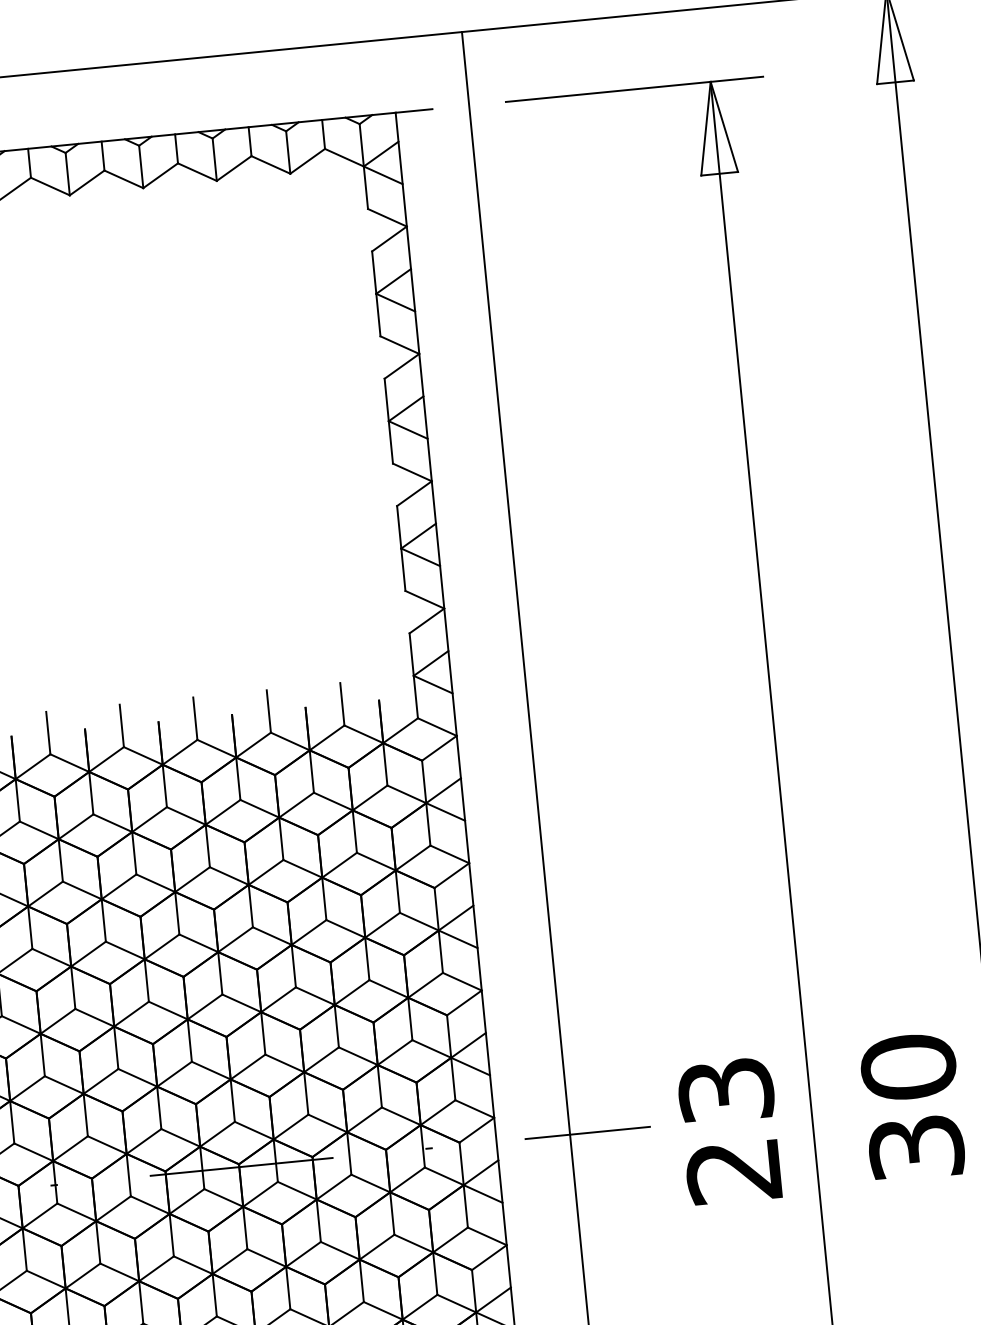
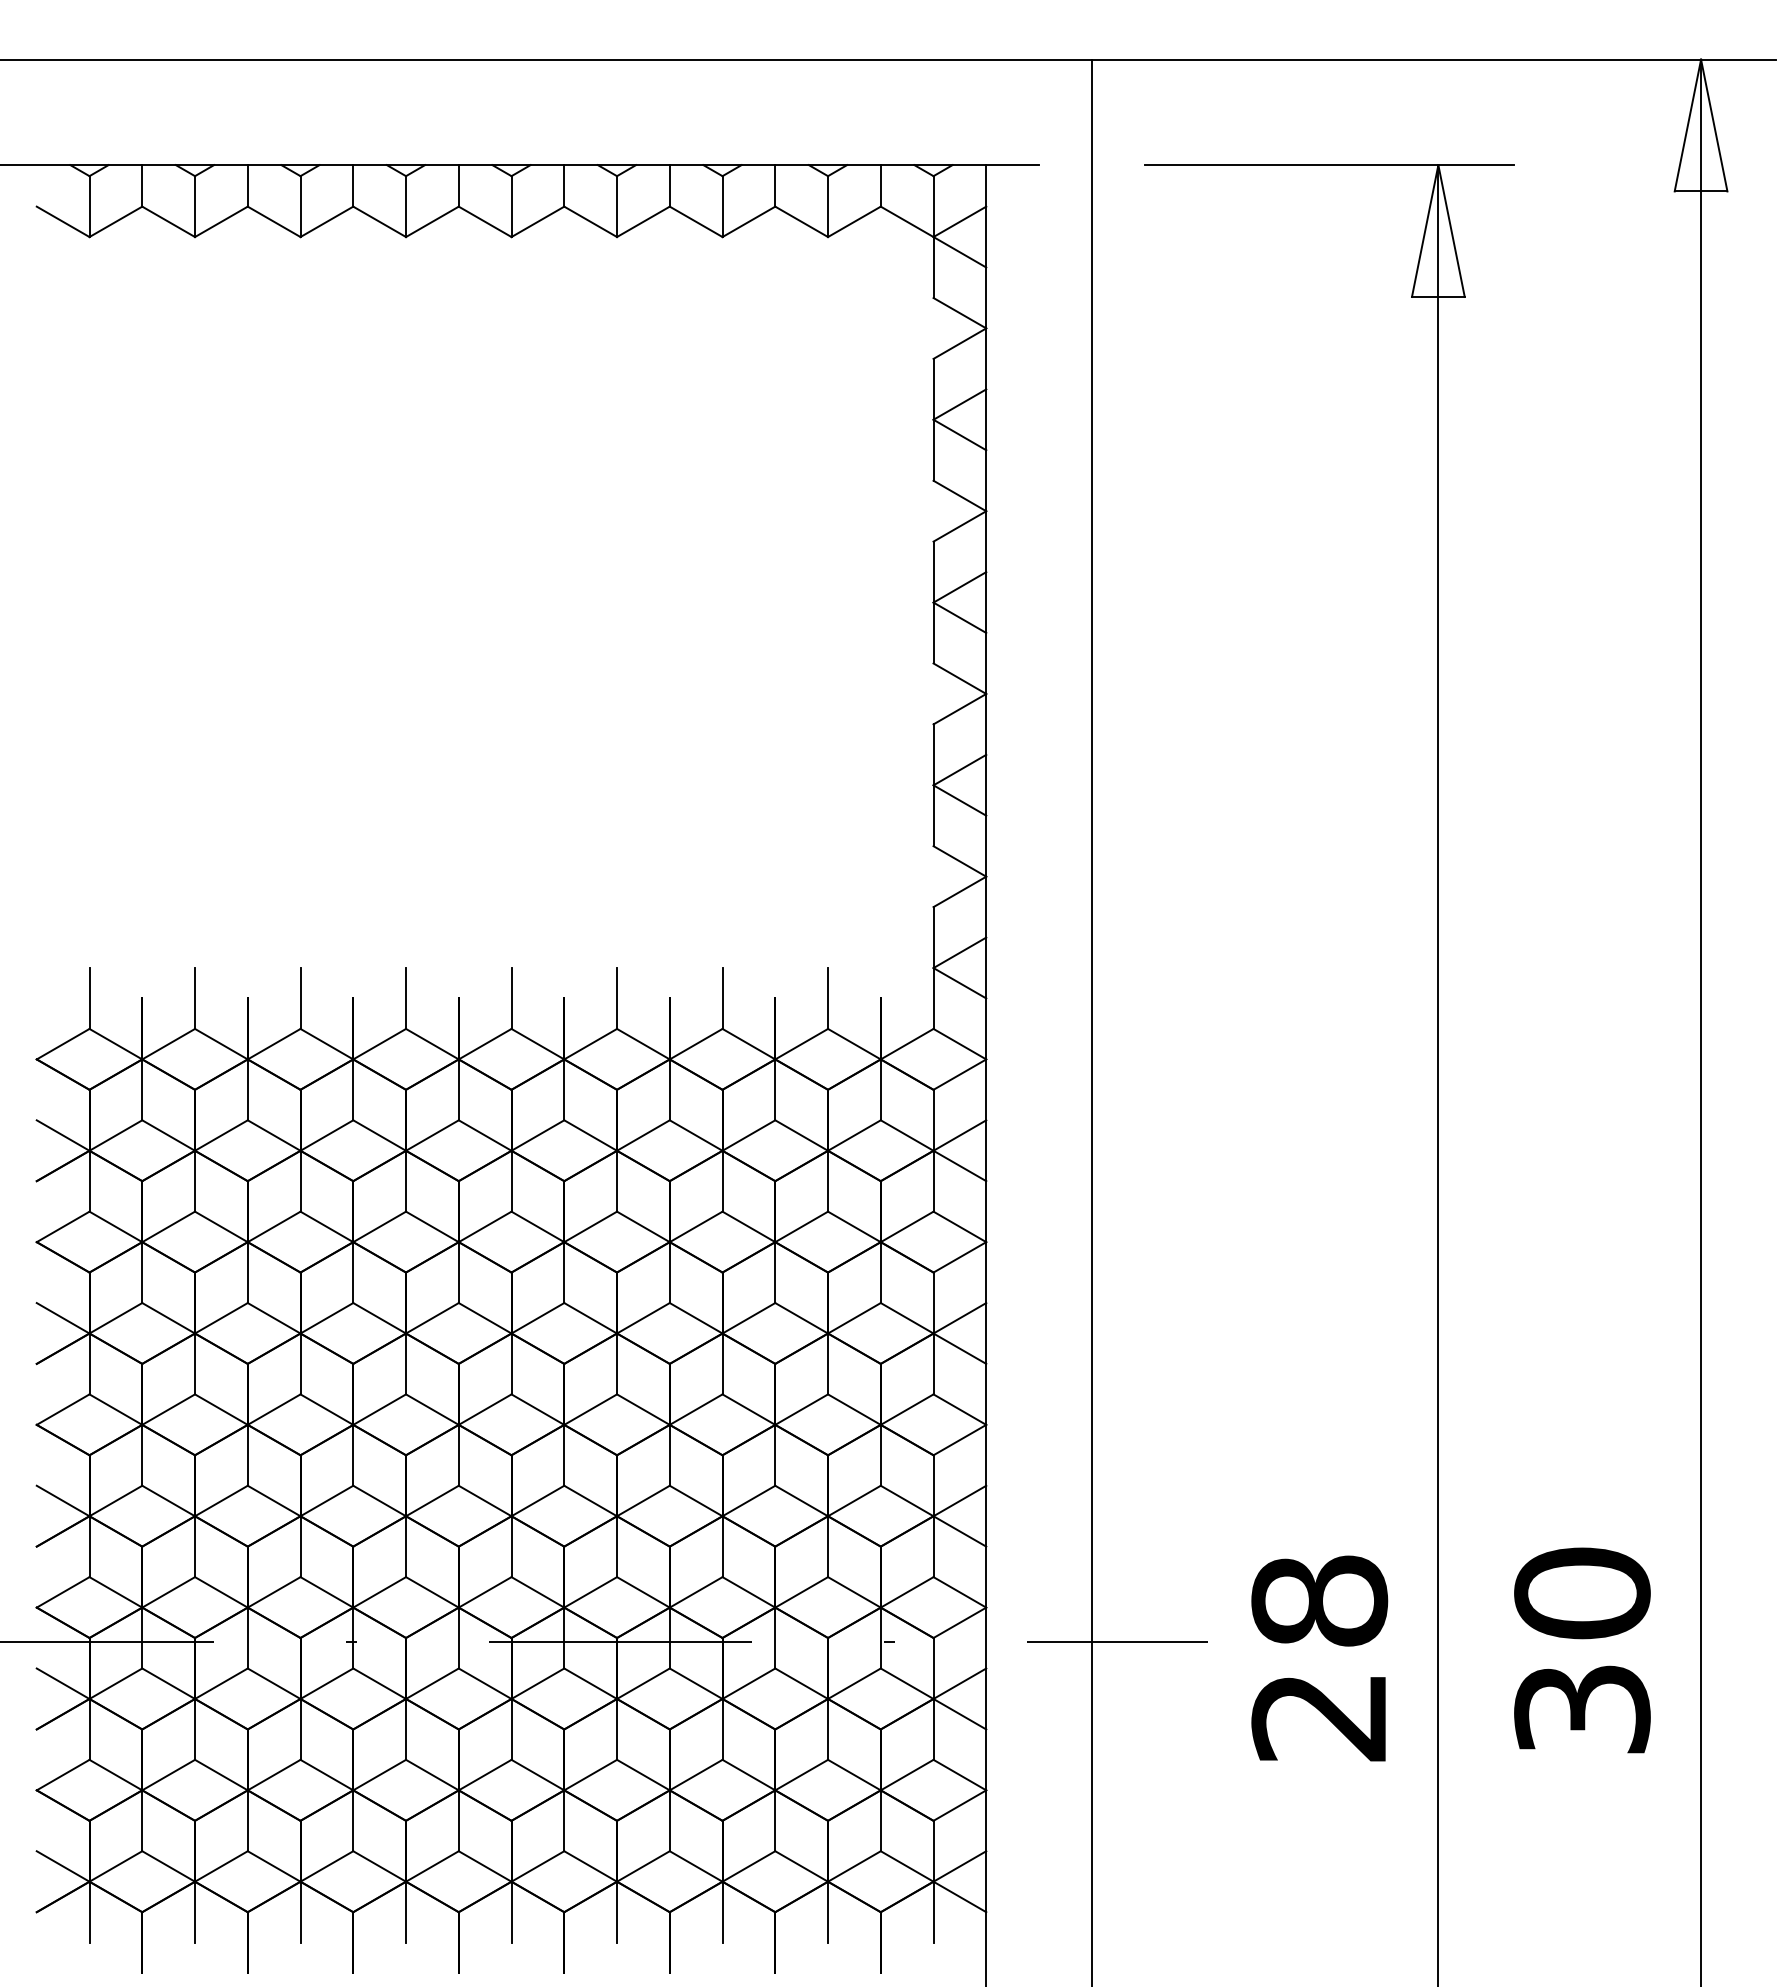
text: (725, 1090) -> (1319, 1600), 23 -> 28

